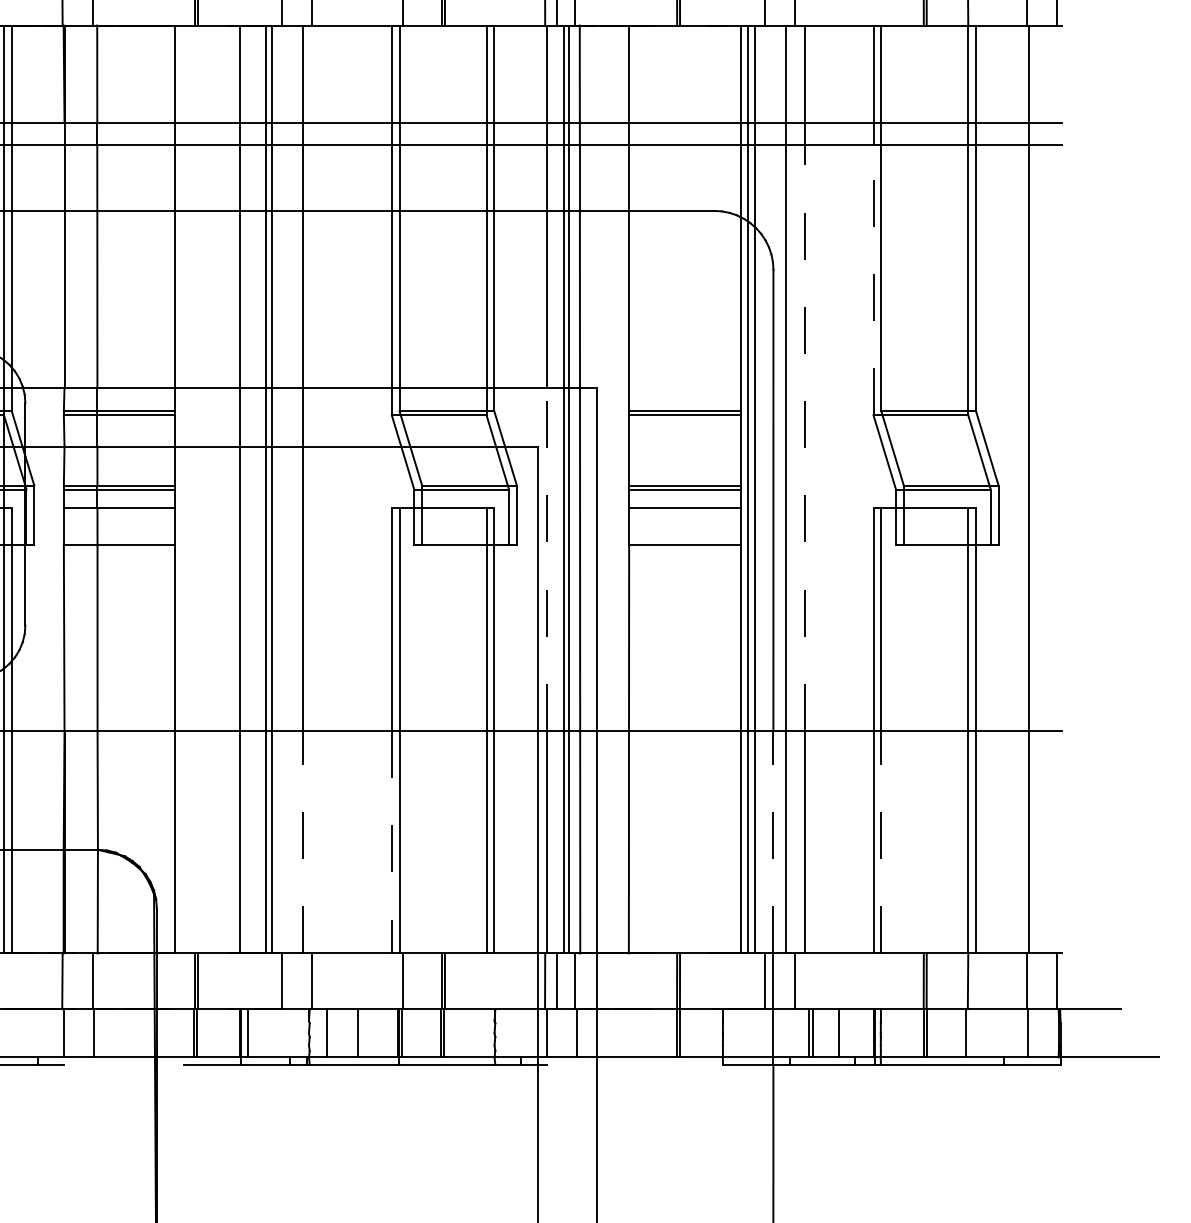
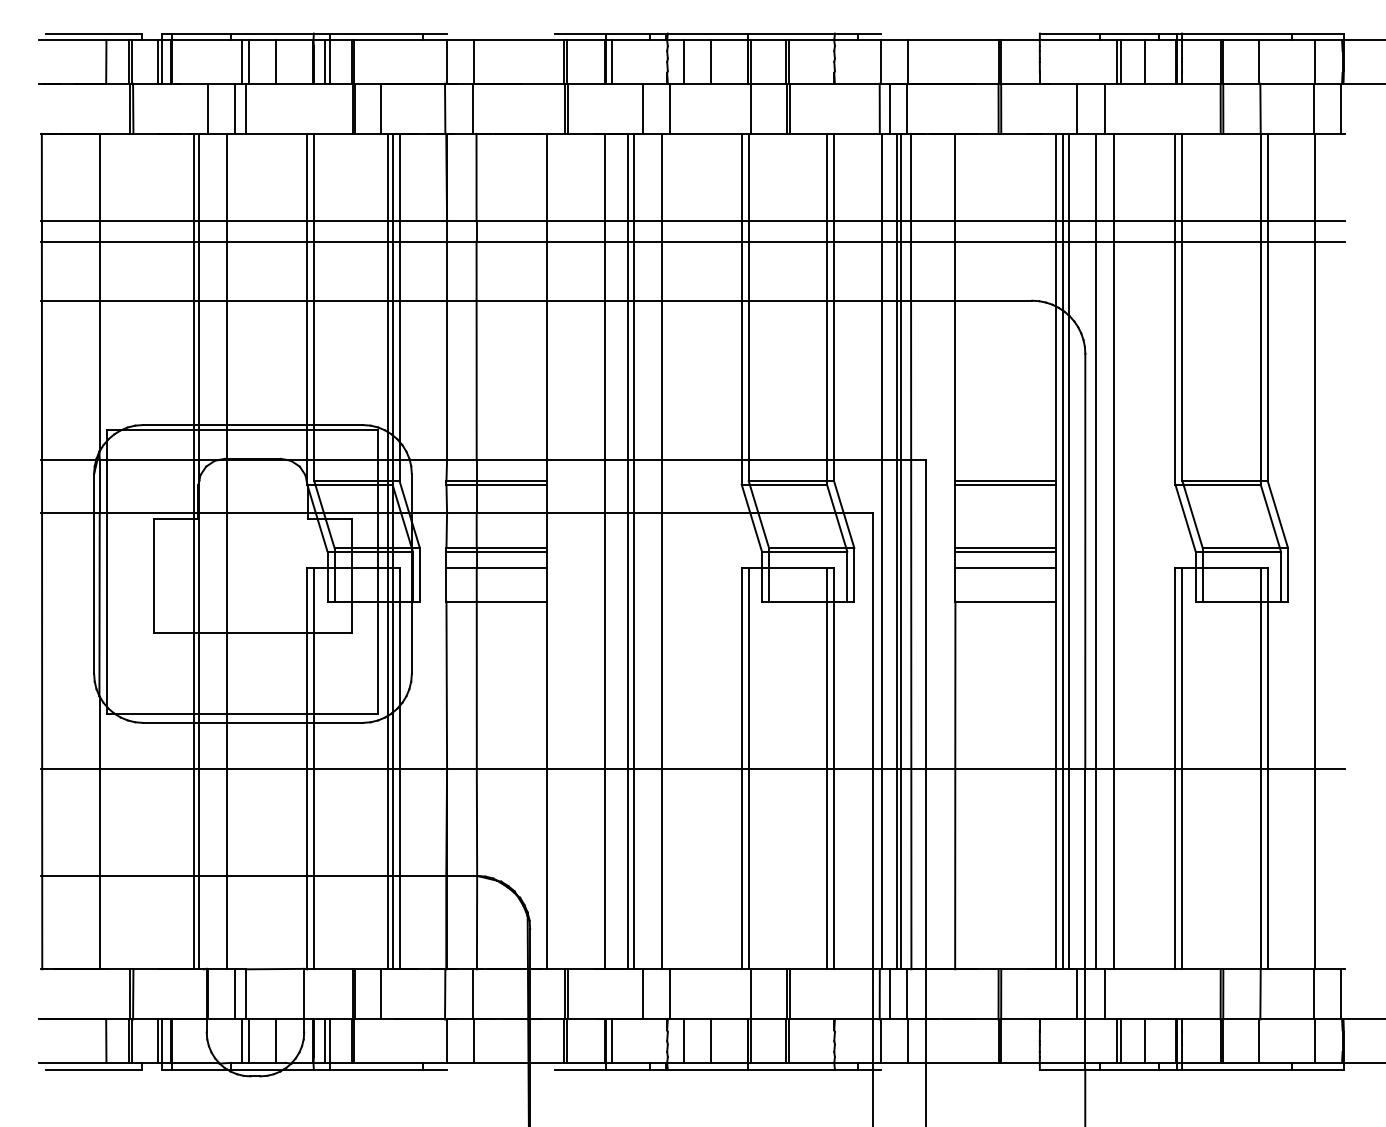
line: (873, 279) -> (1175, 362), dashed -> solid
line: (805, 438) -> (1114, 505), dashed -> solid
line: (547, 559) -> (881, 614), dashed -> solid
line: (302, 841) -> (661, 868), dashed -> solid
line: (773, 841) -> (1085, 868), dashed -> solid
line: (881, 841) -> (1182, 868), dashed -> solid
line: (391, 842) -> (741, 869), dashed -> solid

